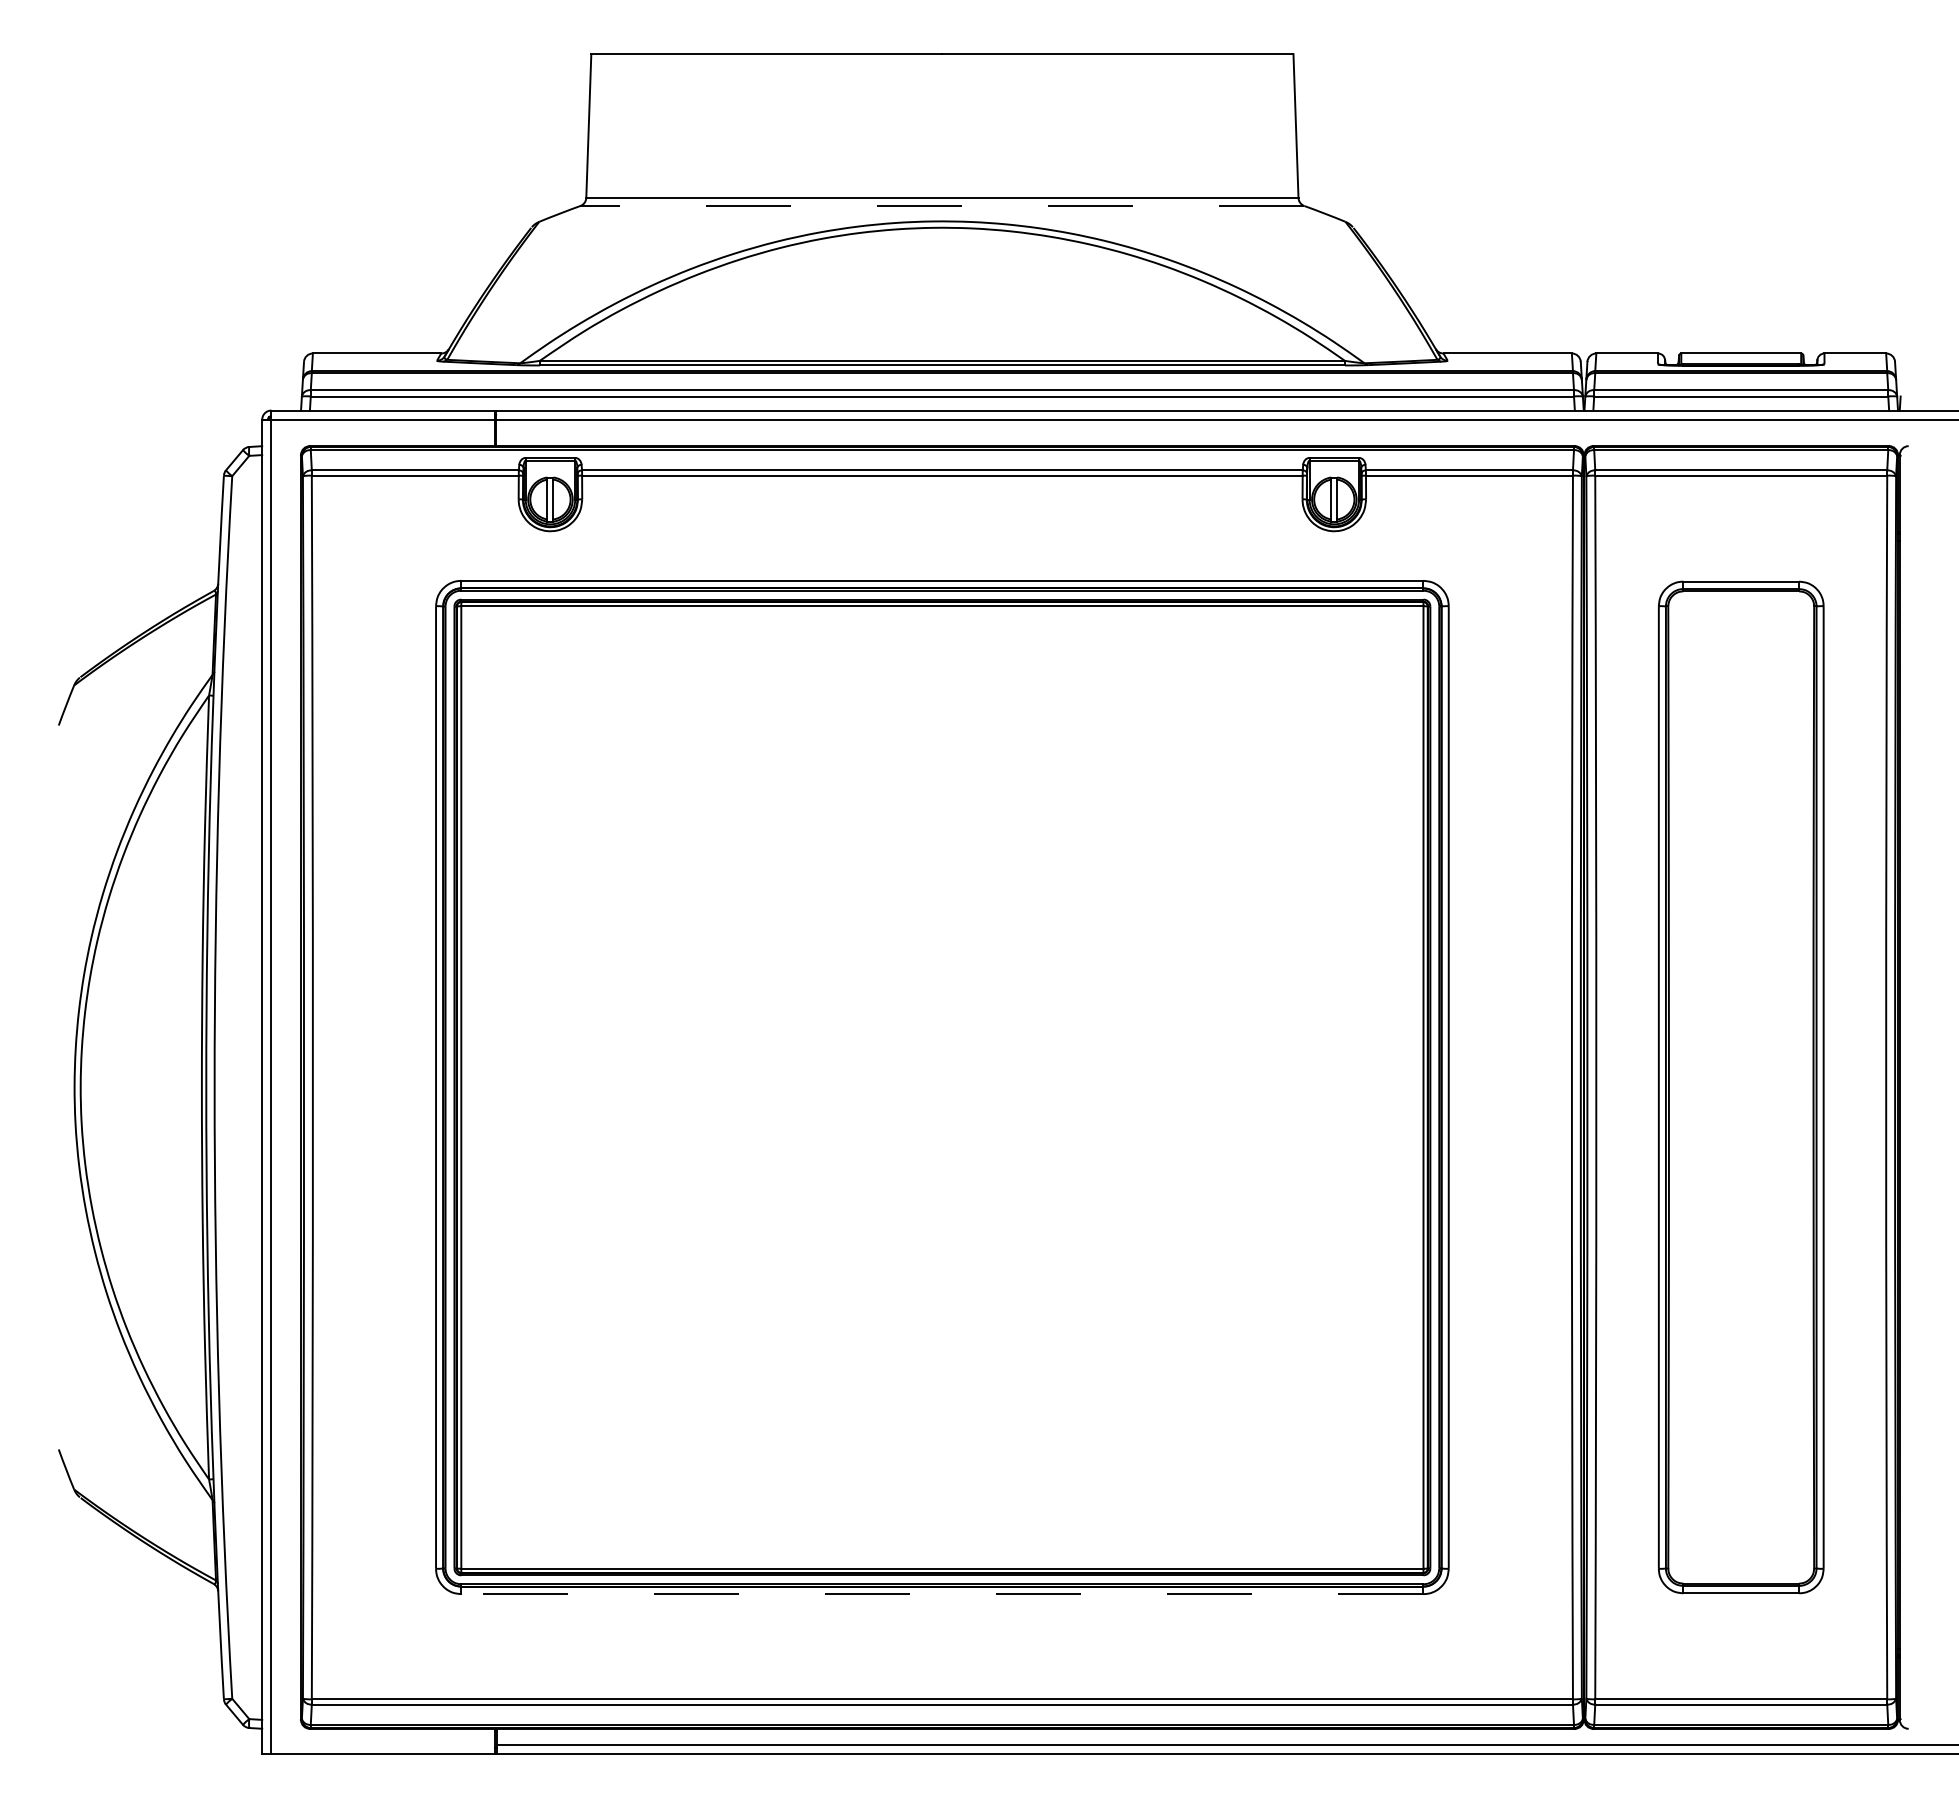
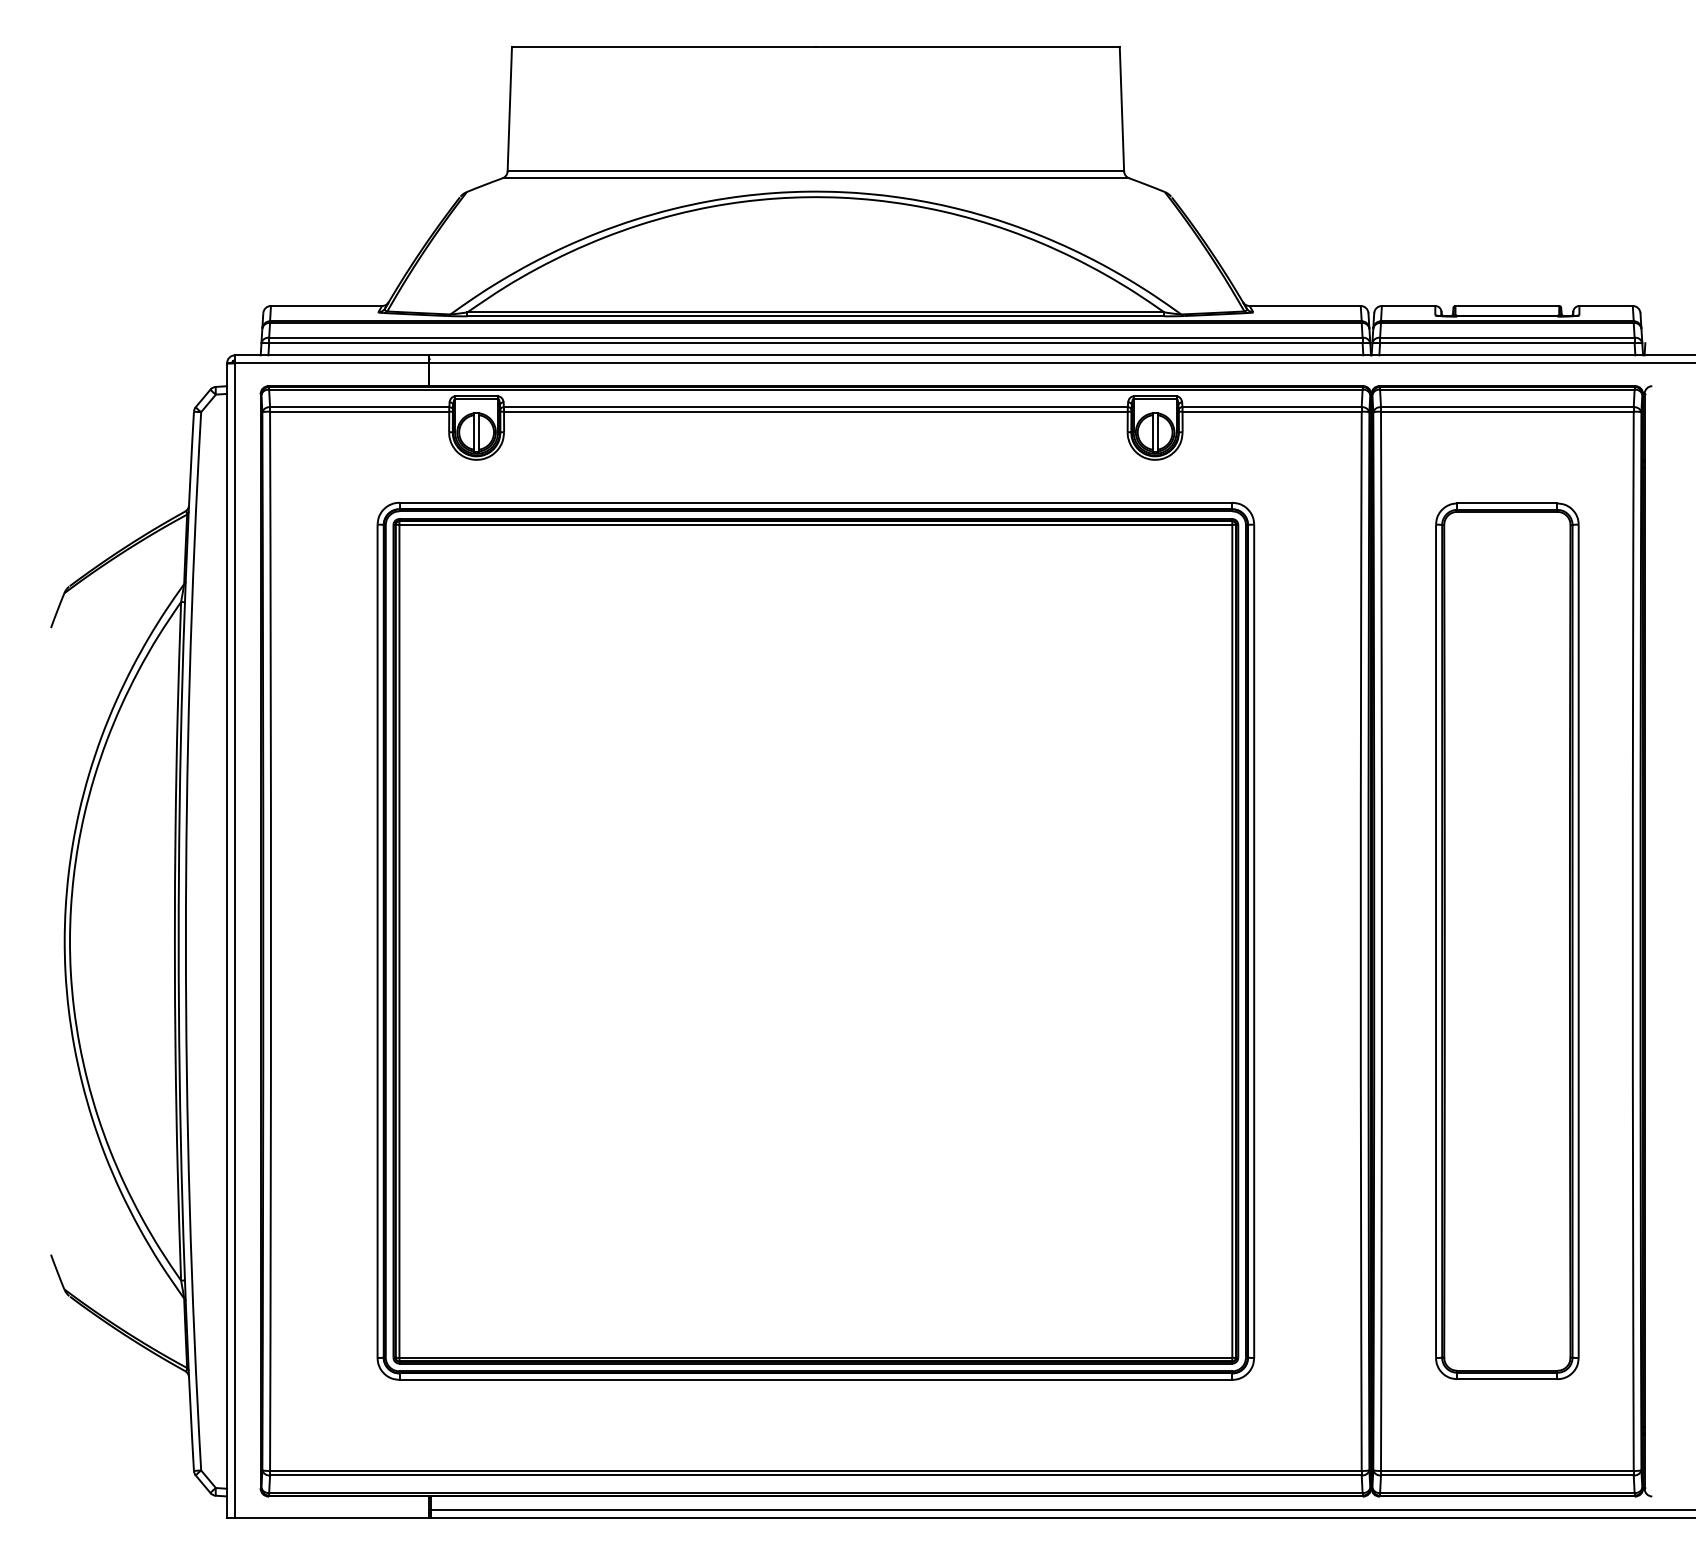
line: (942, 205) -> (815, 177), dashed -> solid
line: (941, 1594) -> (815, 1380), dashed -> solid

